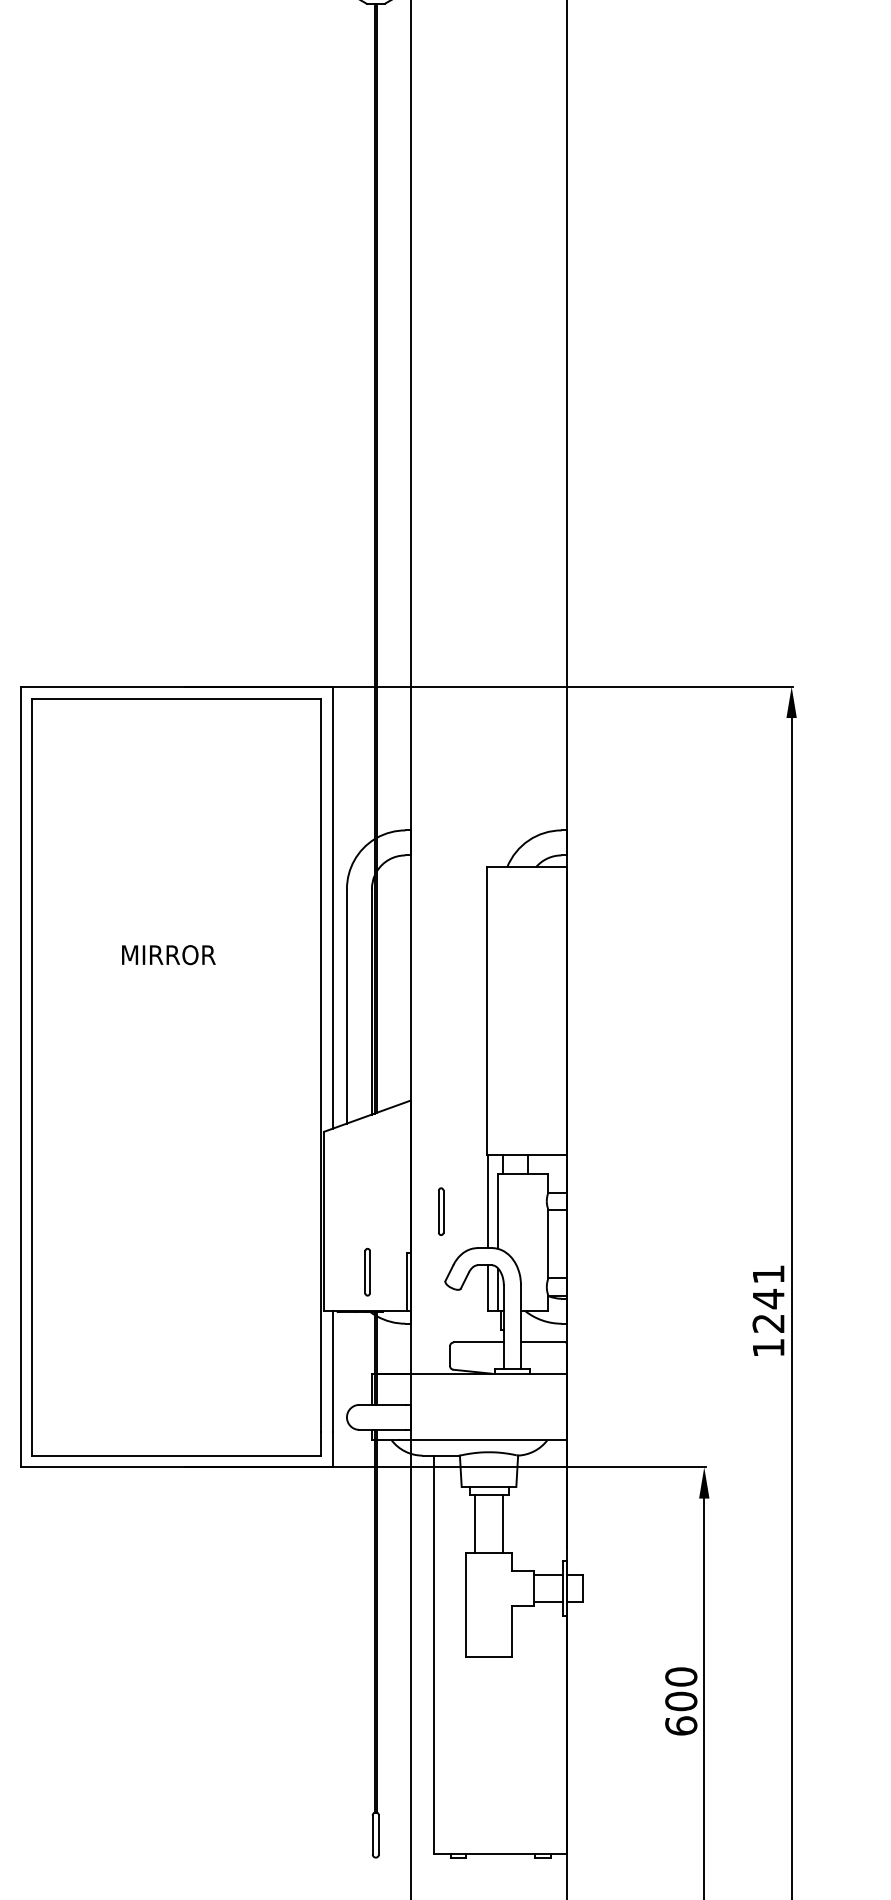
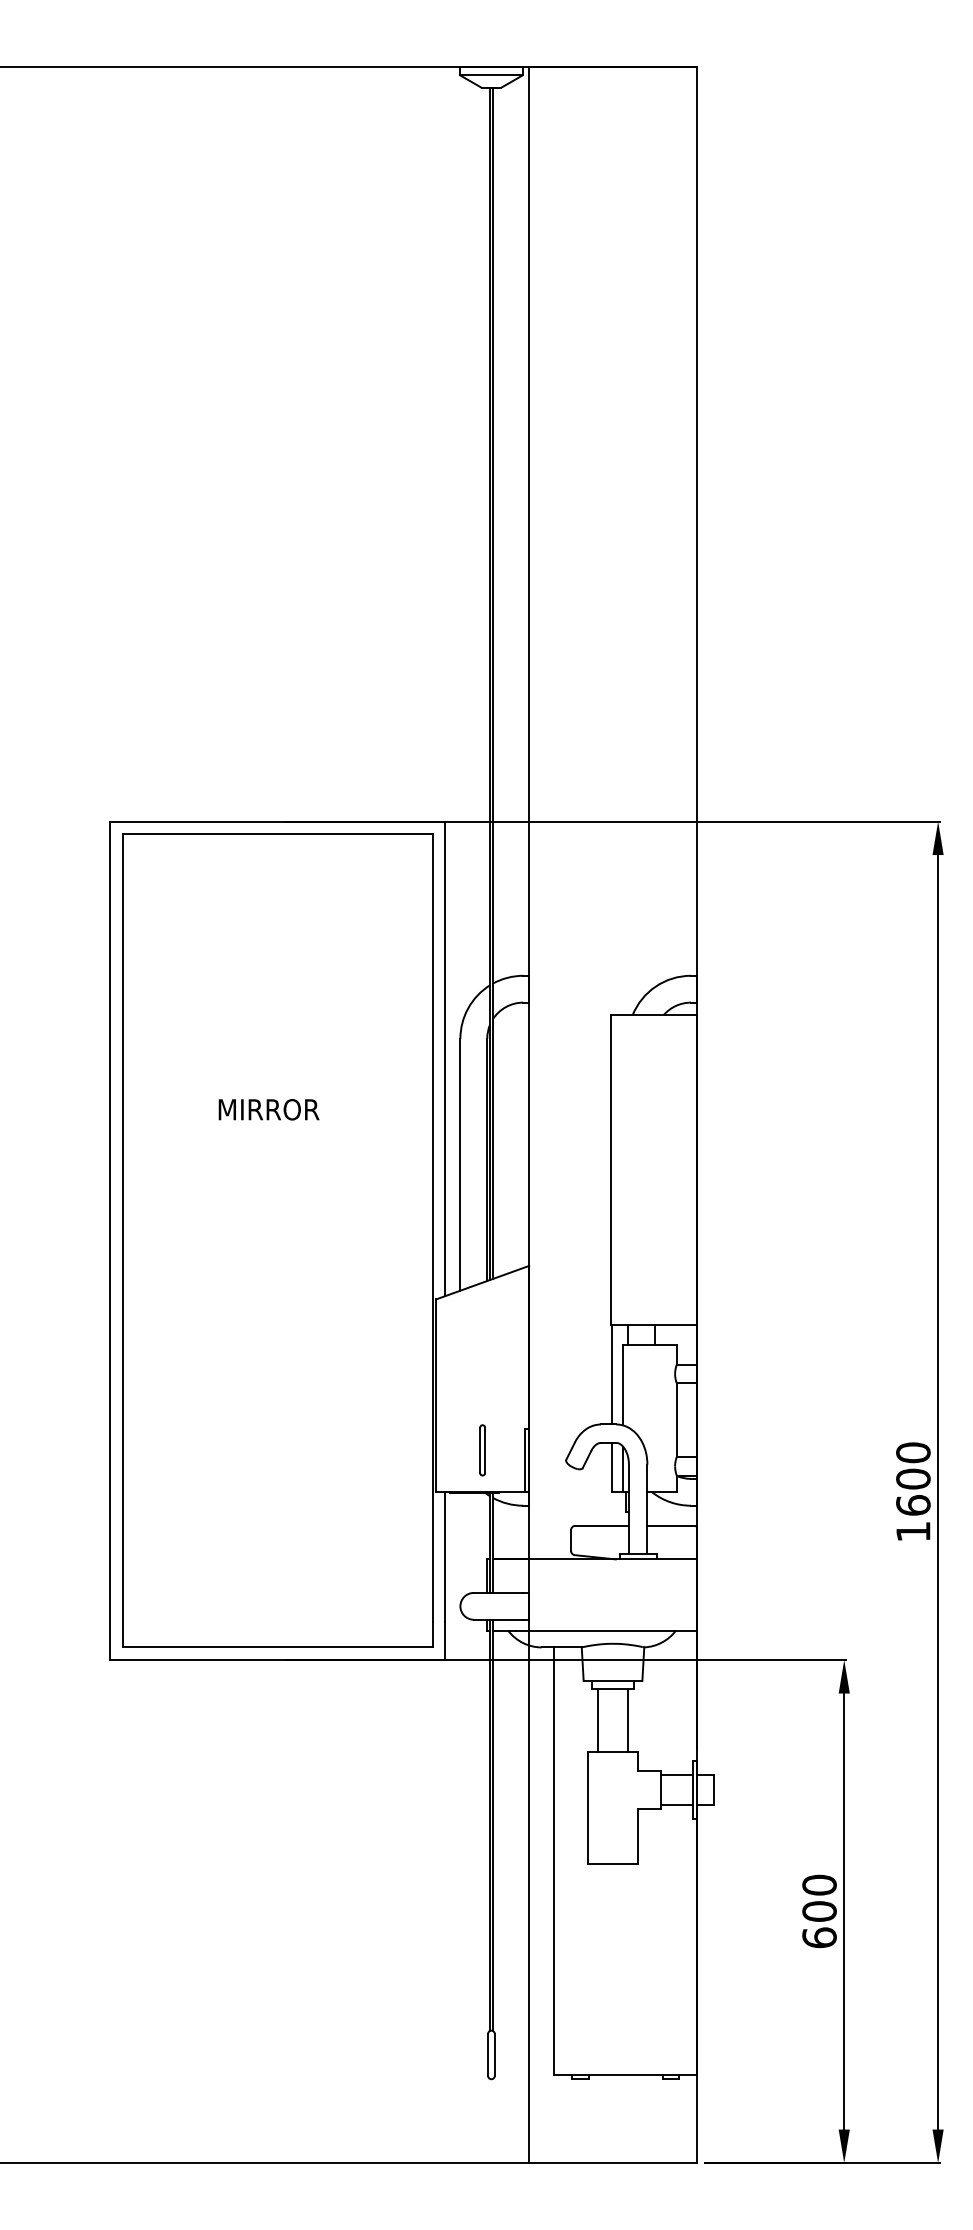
part: (441, 1211) -> (561, 1385), removed
text: (768, 1298) -> (913, 1478), 1241 -> 1600

